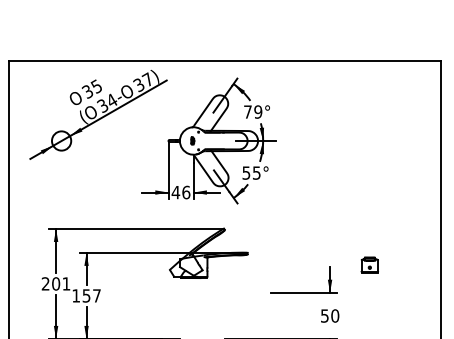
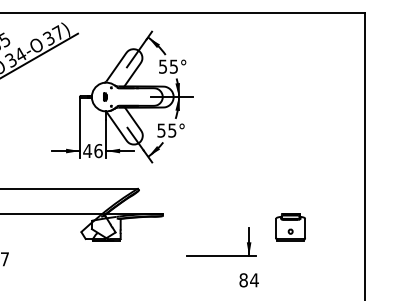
text: (253, 111) -> (168, 66), 79° -> 55°
part: (369, 264) -> (290, 226), size x1.67
text: (329, 315) -> (248, 279), 50 -> 84

